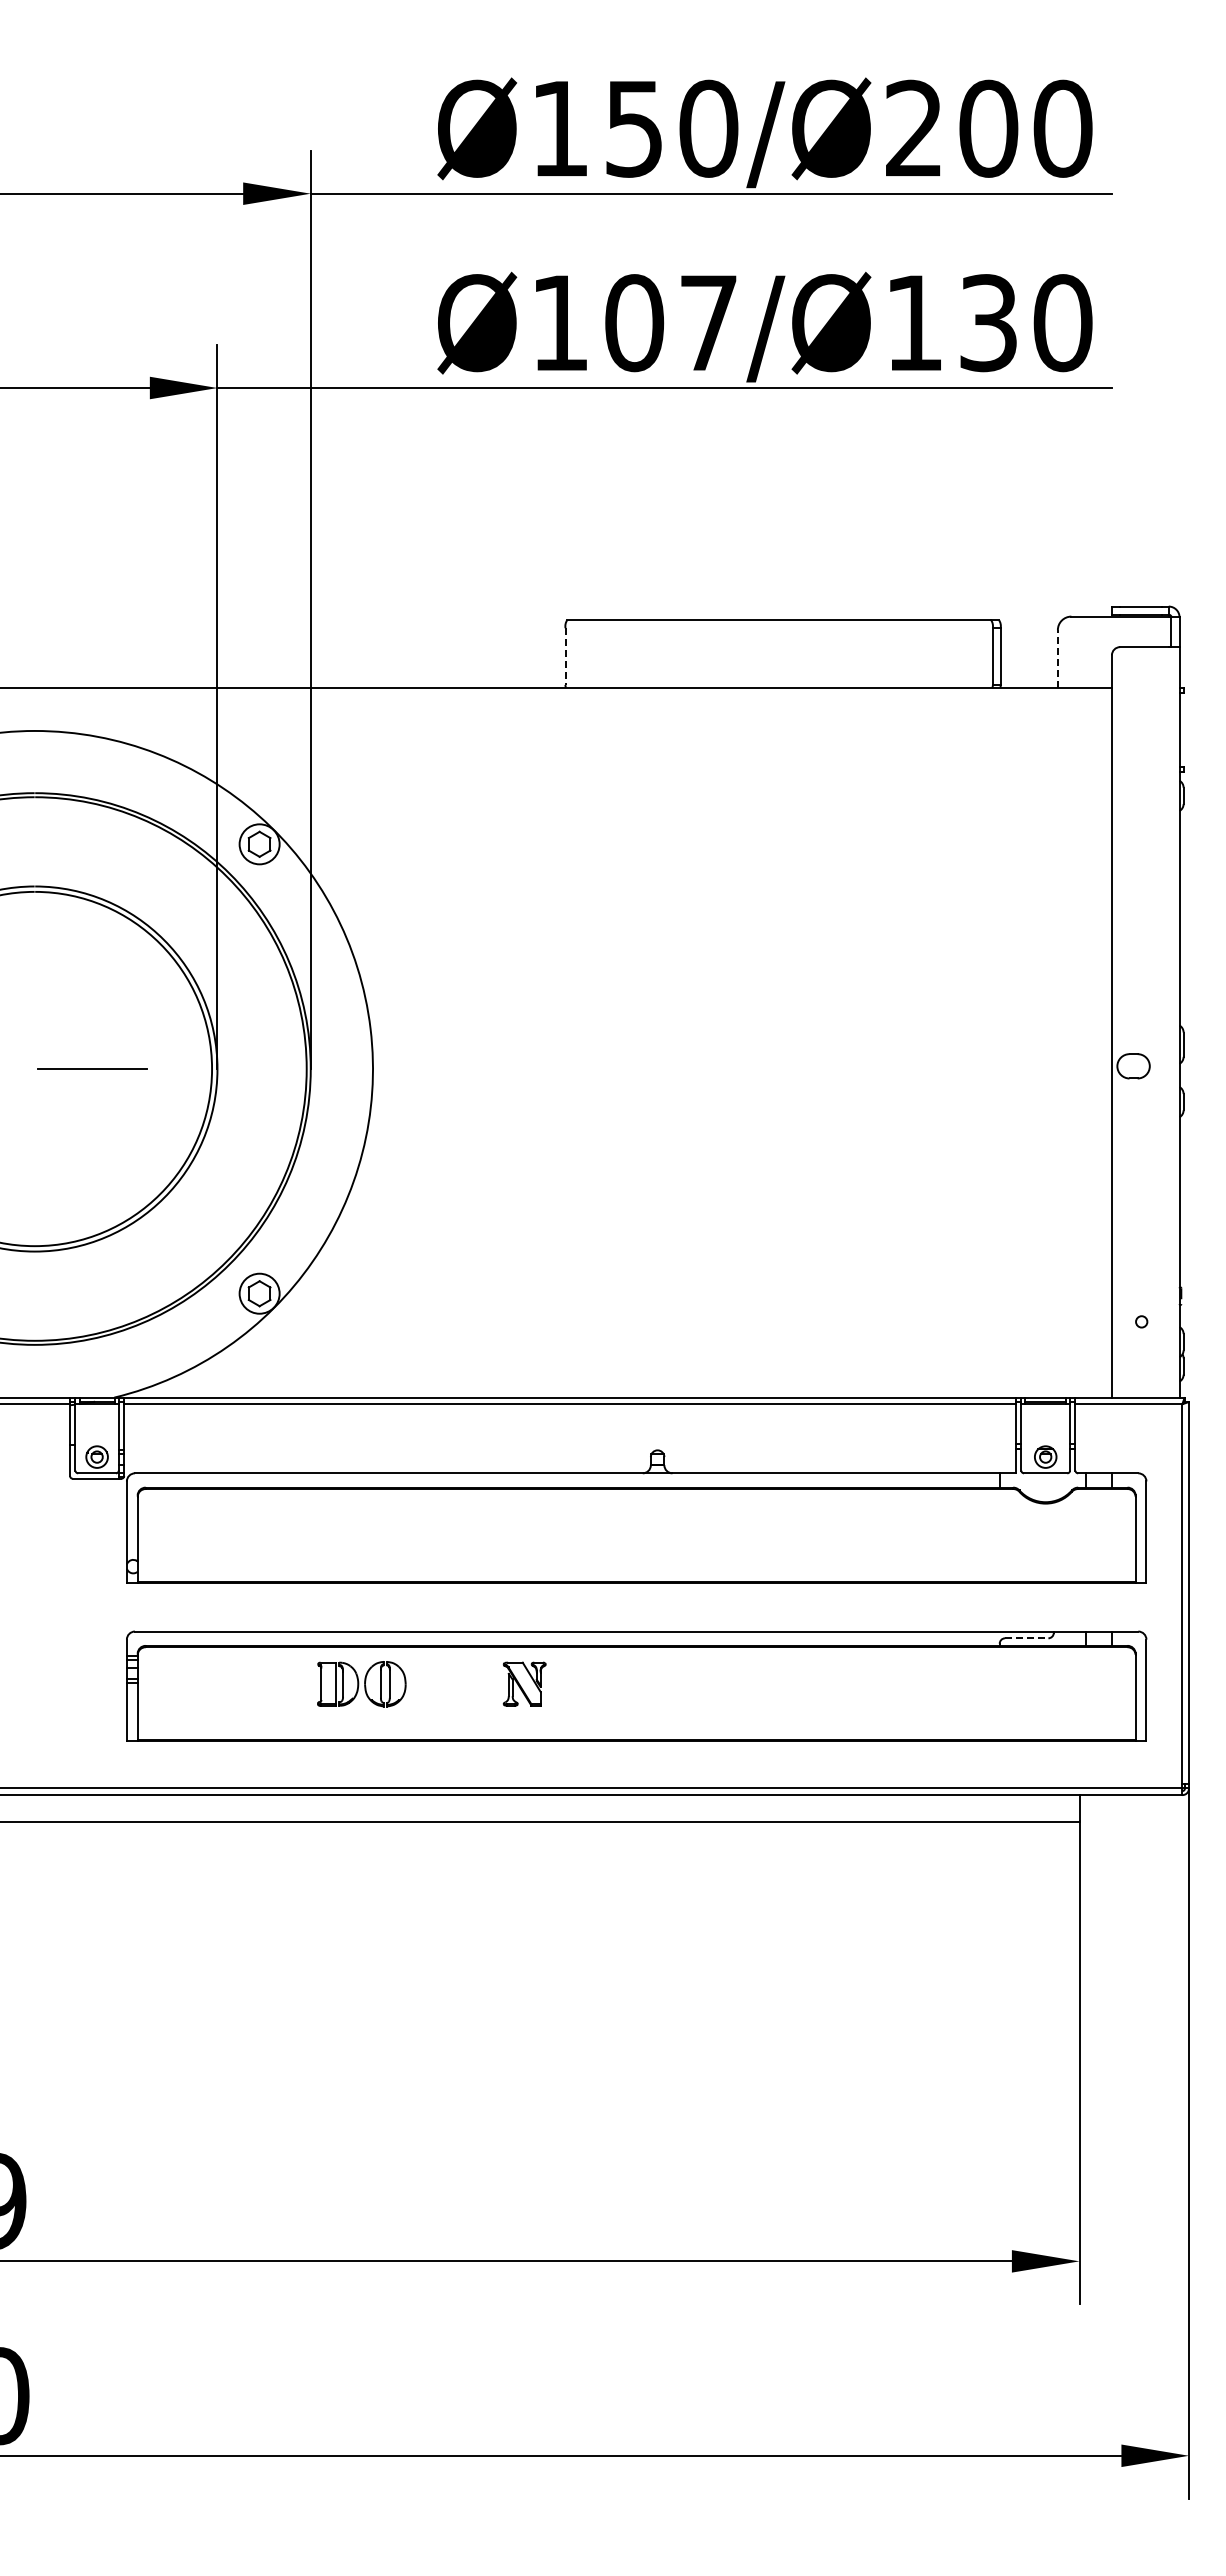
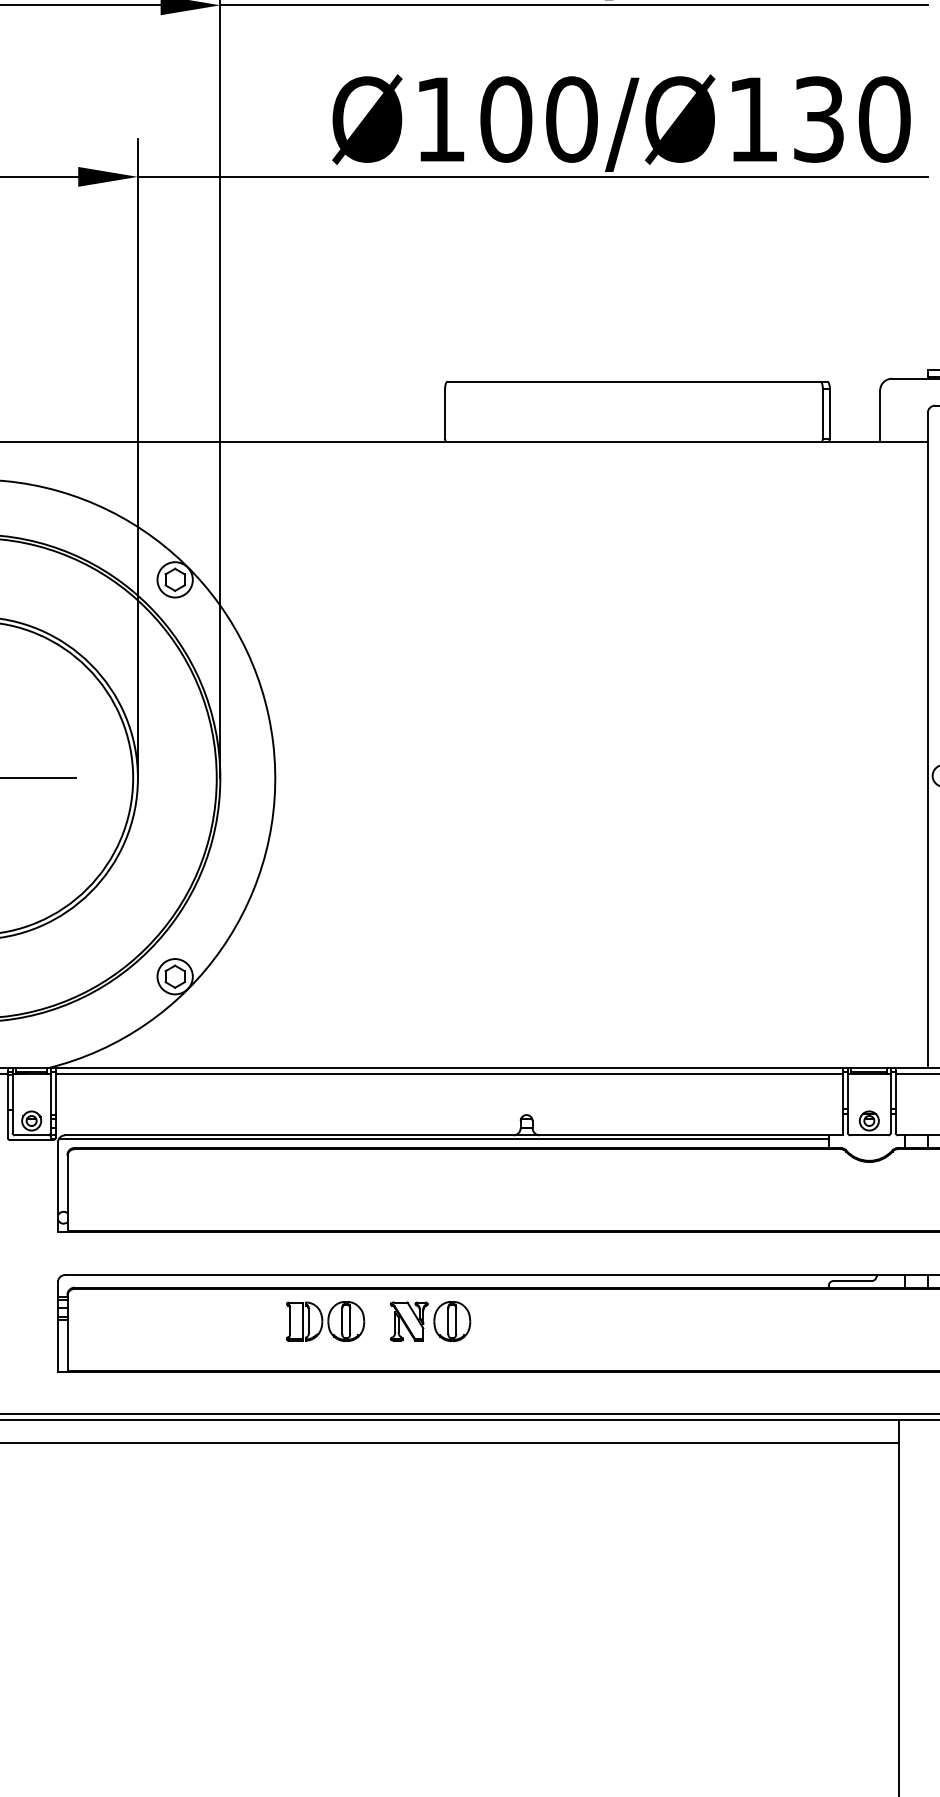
text: (708, 323) -> (571, 119), Ø107/Ø130 -> Ø100/Ø130
line: (565, 657) -> (445, 414), dashed -> solid
line: (1057, 658) -> (879, 415), dashed -> solid
line: (563, 1477) -> (443, 1139), added
line: (1026, 1638) -> (852, 1281), dashed -> solid
part: (361, 1684) -> (325, 1321), moved
part: (573, 1684) -> (452, 1321), added

